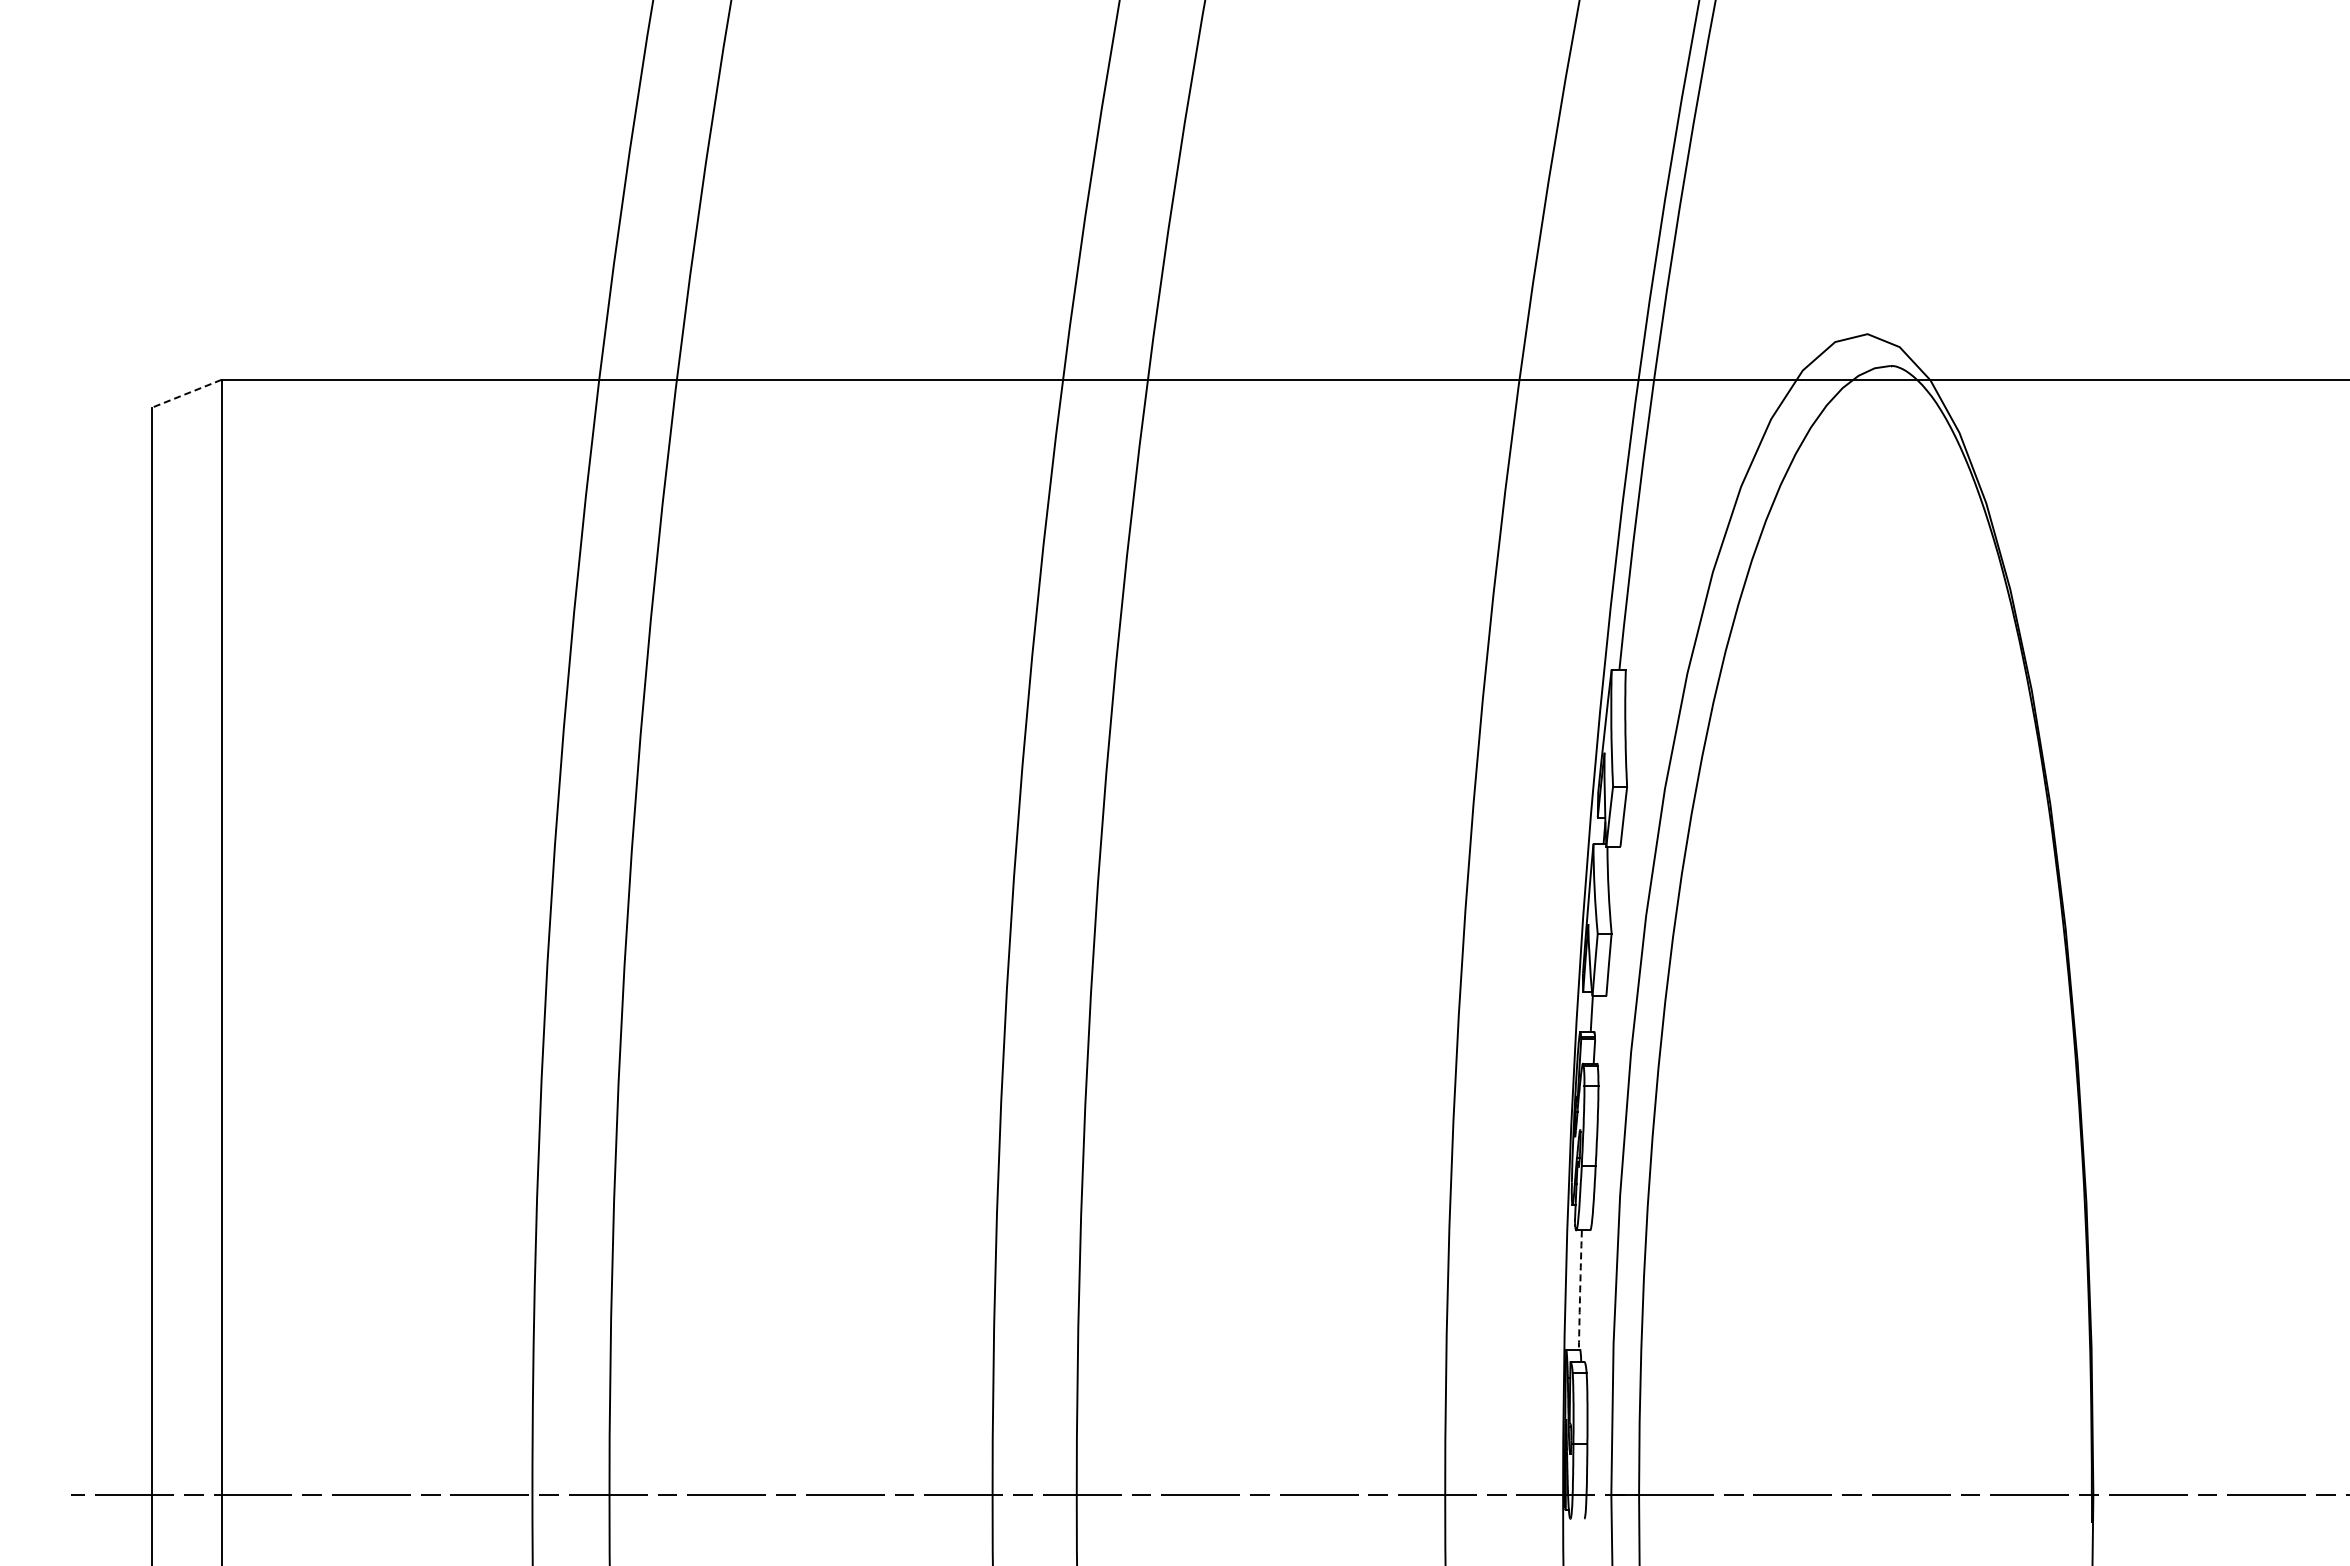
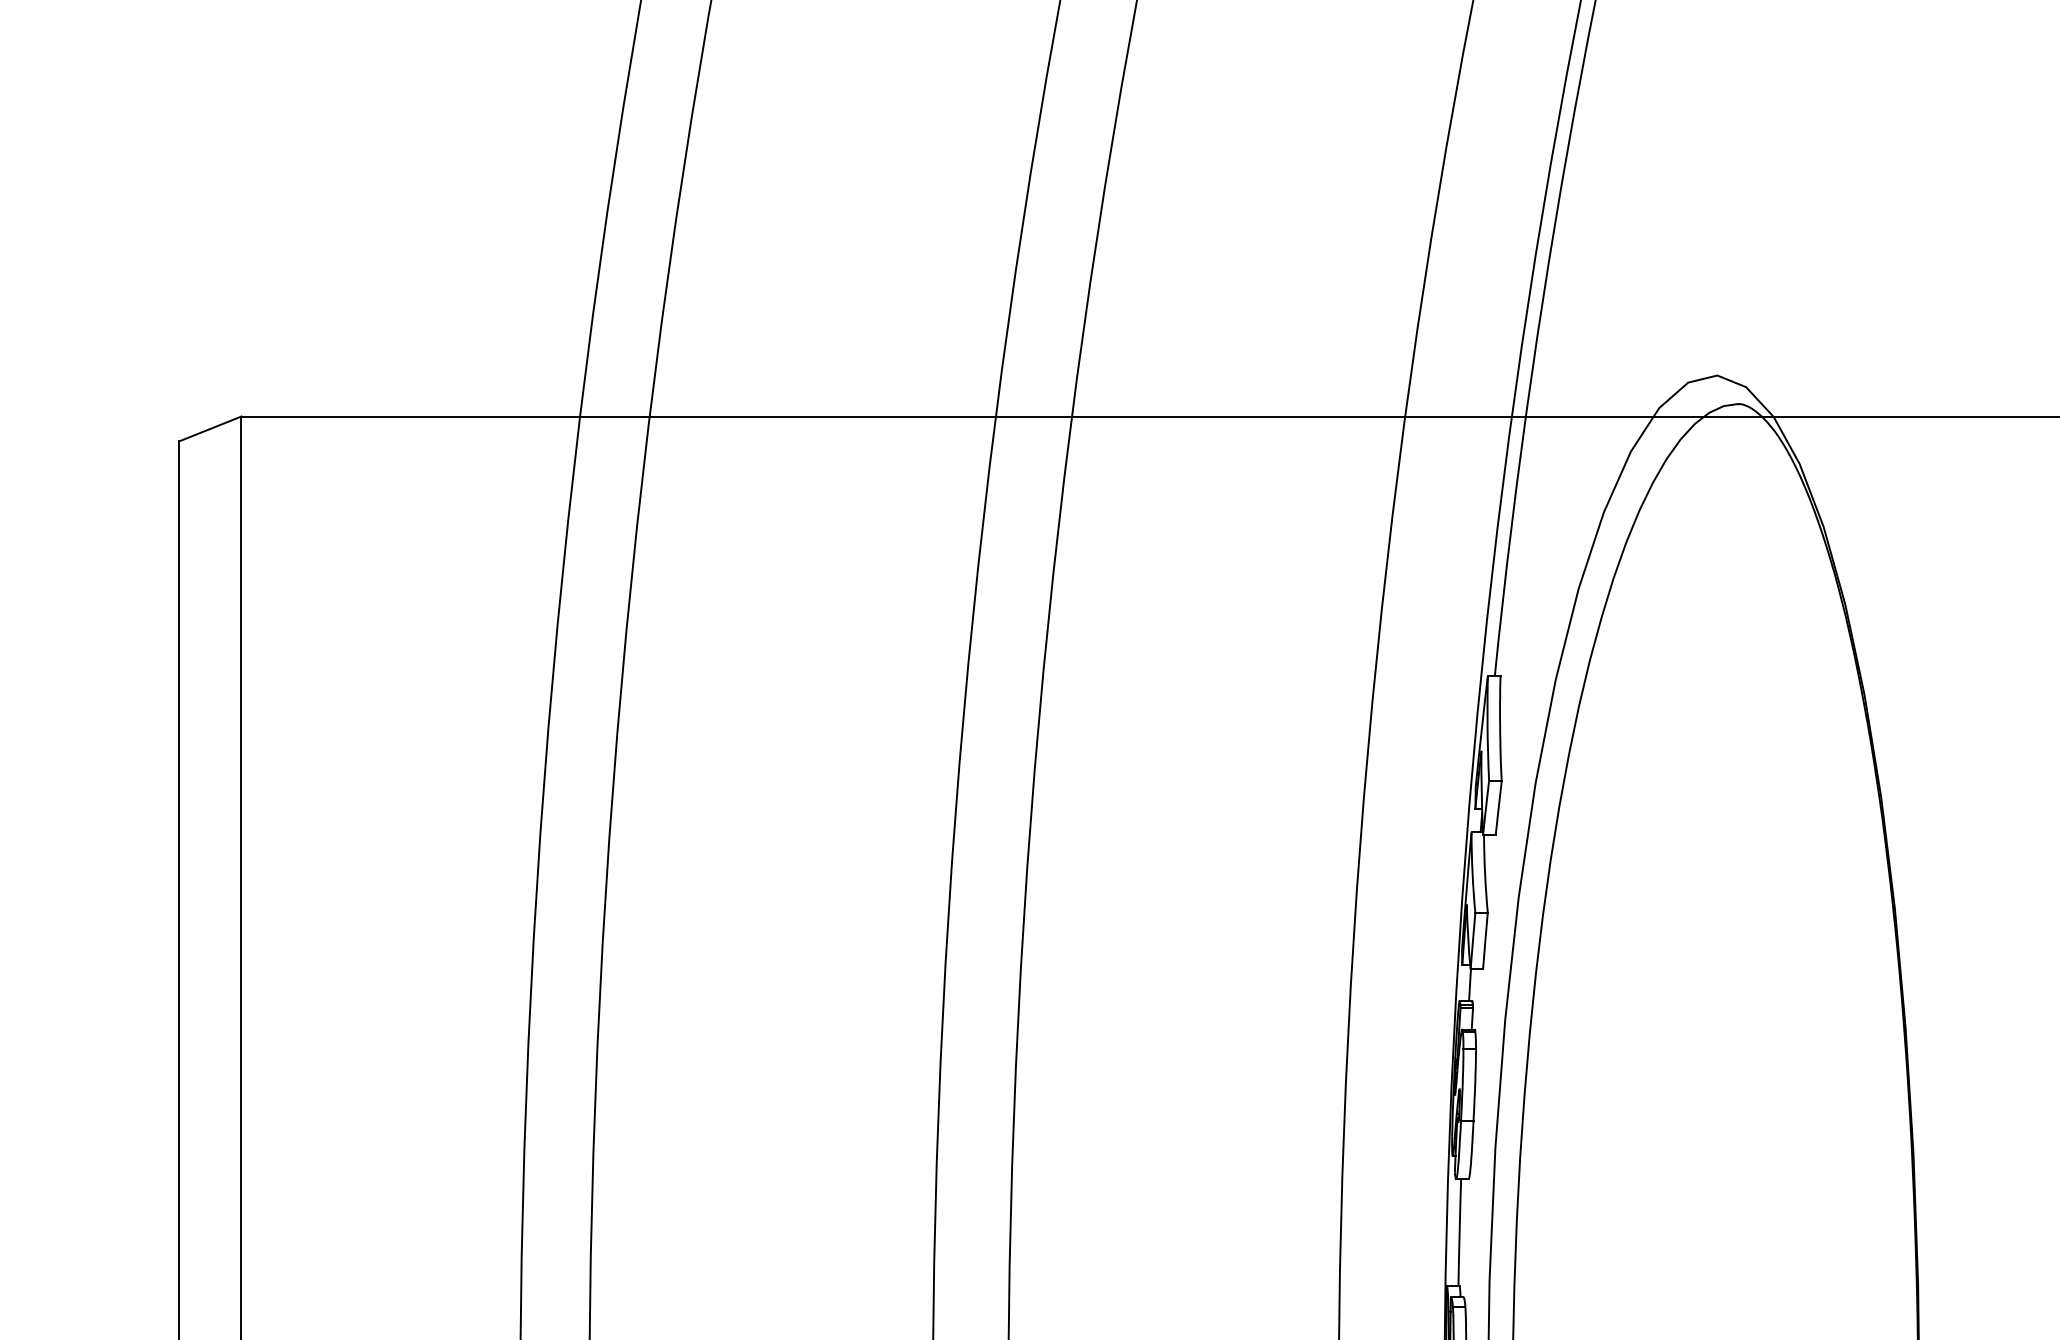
line: (186, 393) -> (210, 428), dashed -> solid
arc: (1580, 1290) -> (1459, 1232), dashed -> solid

